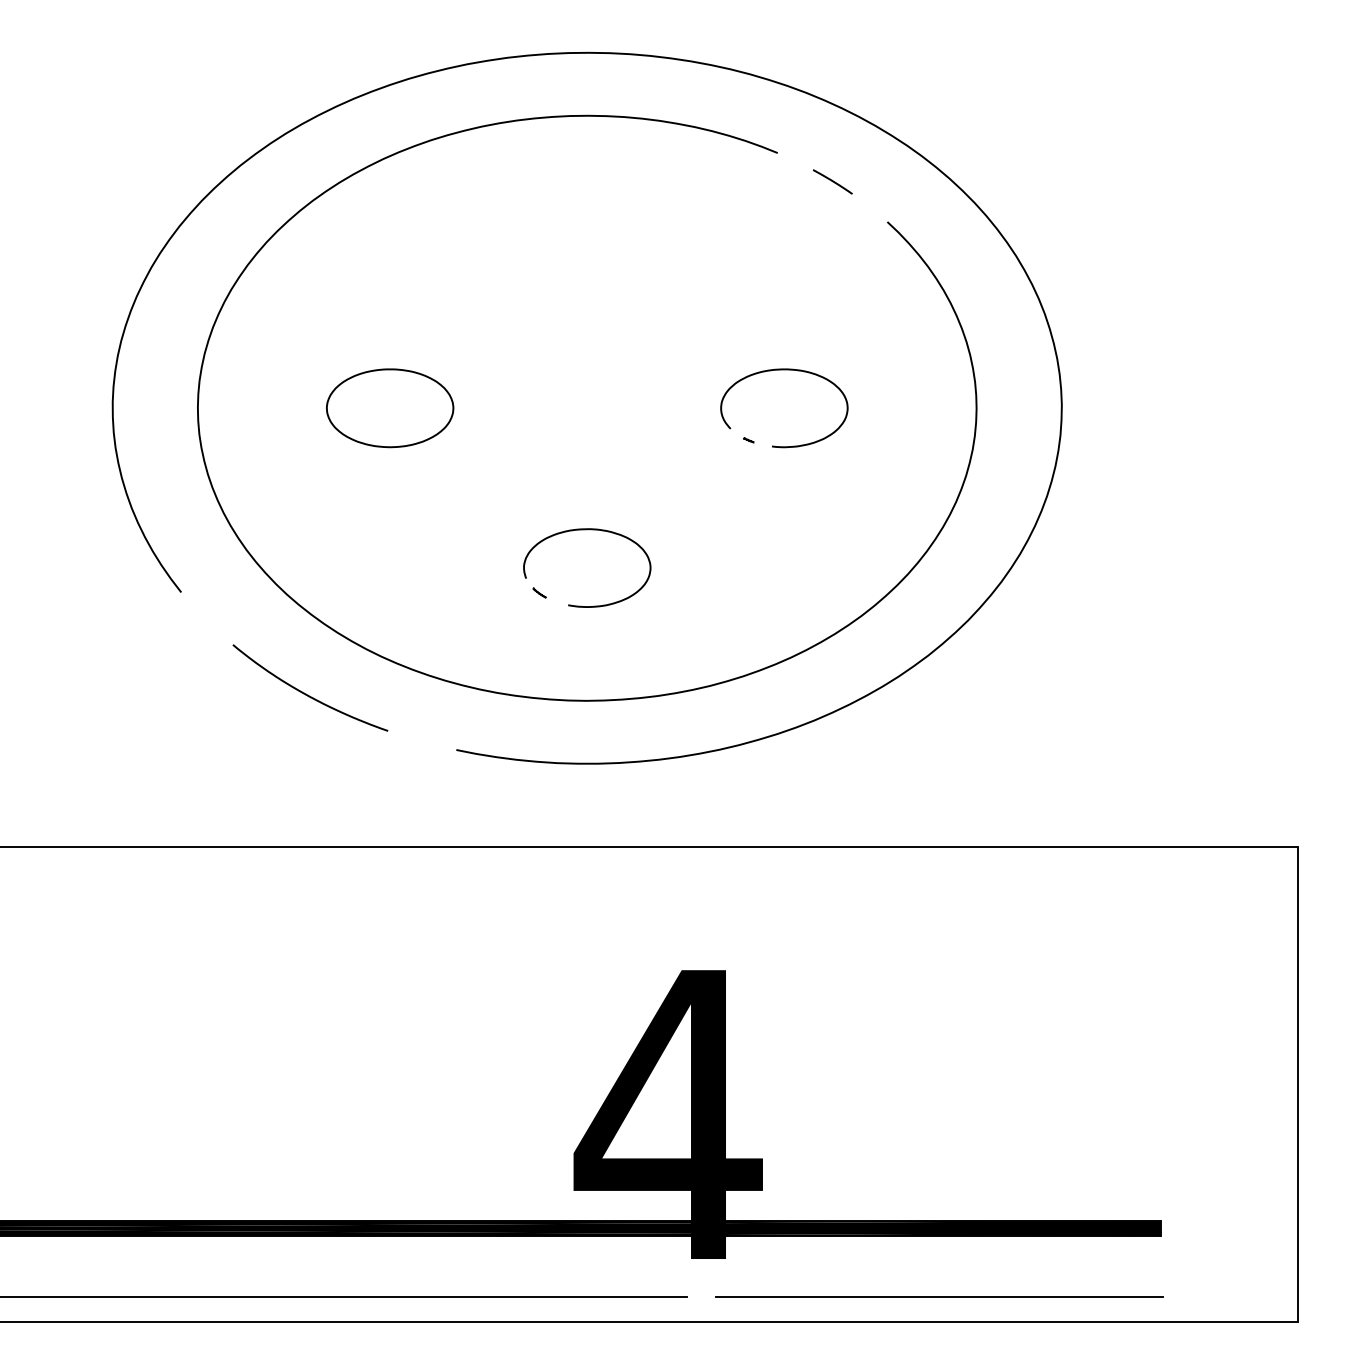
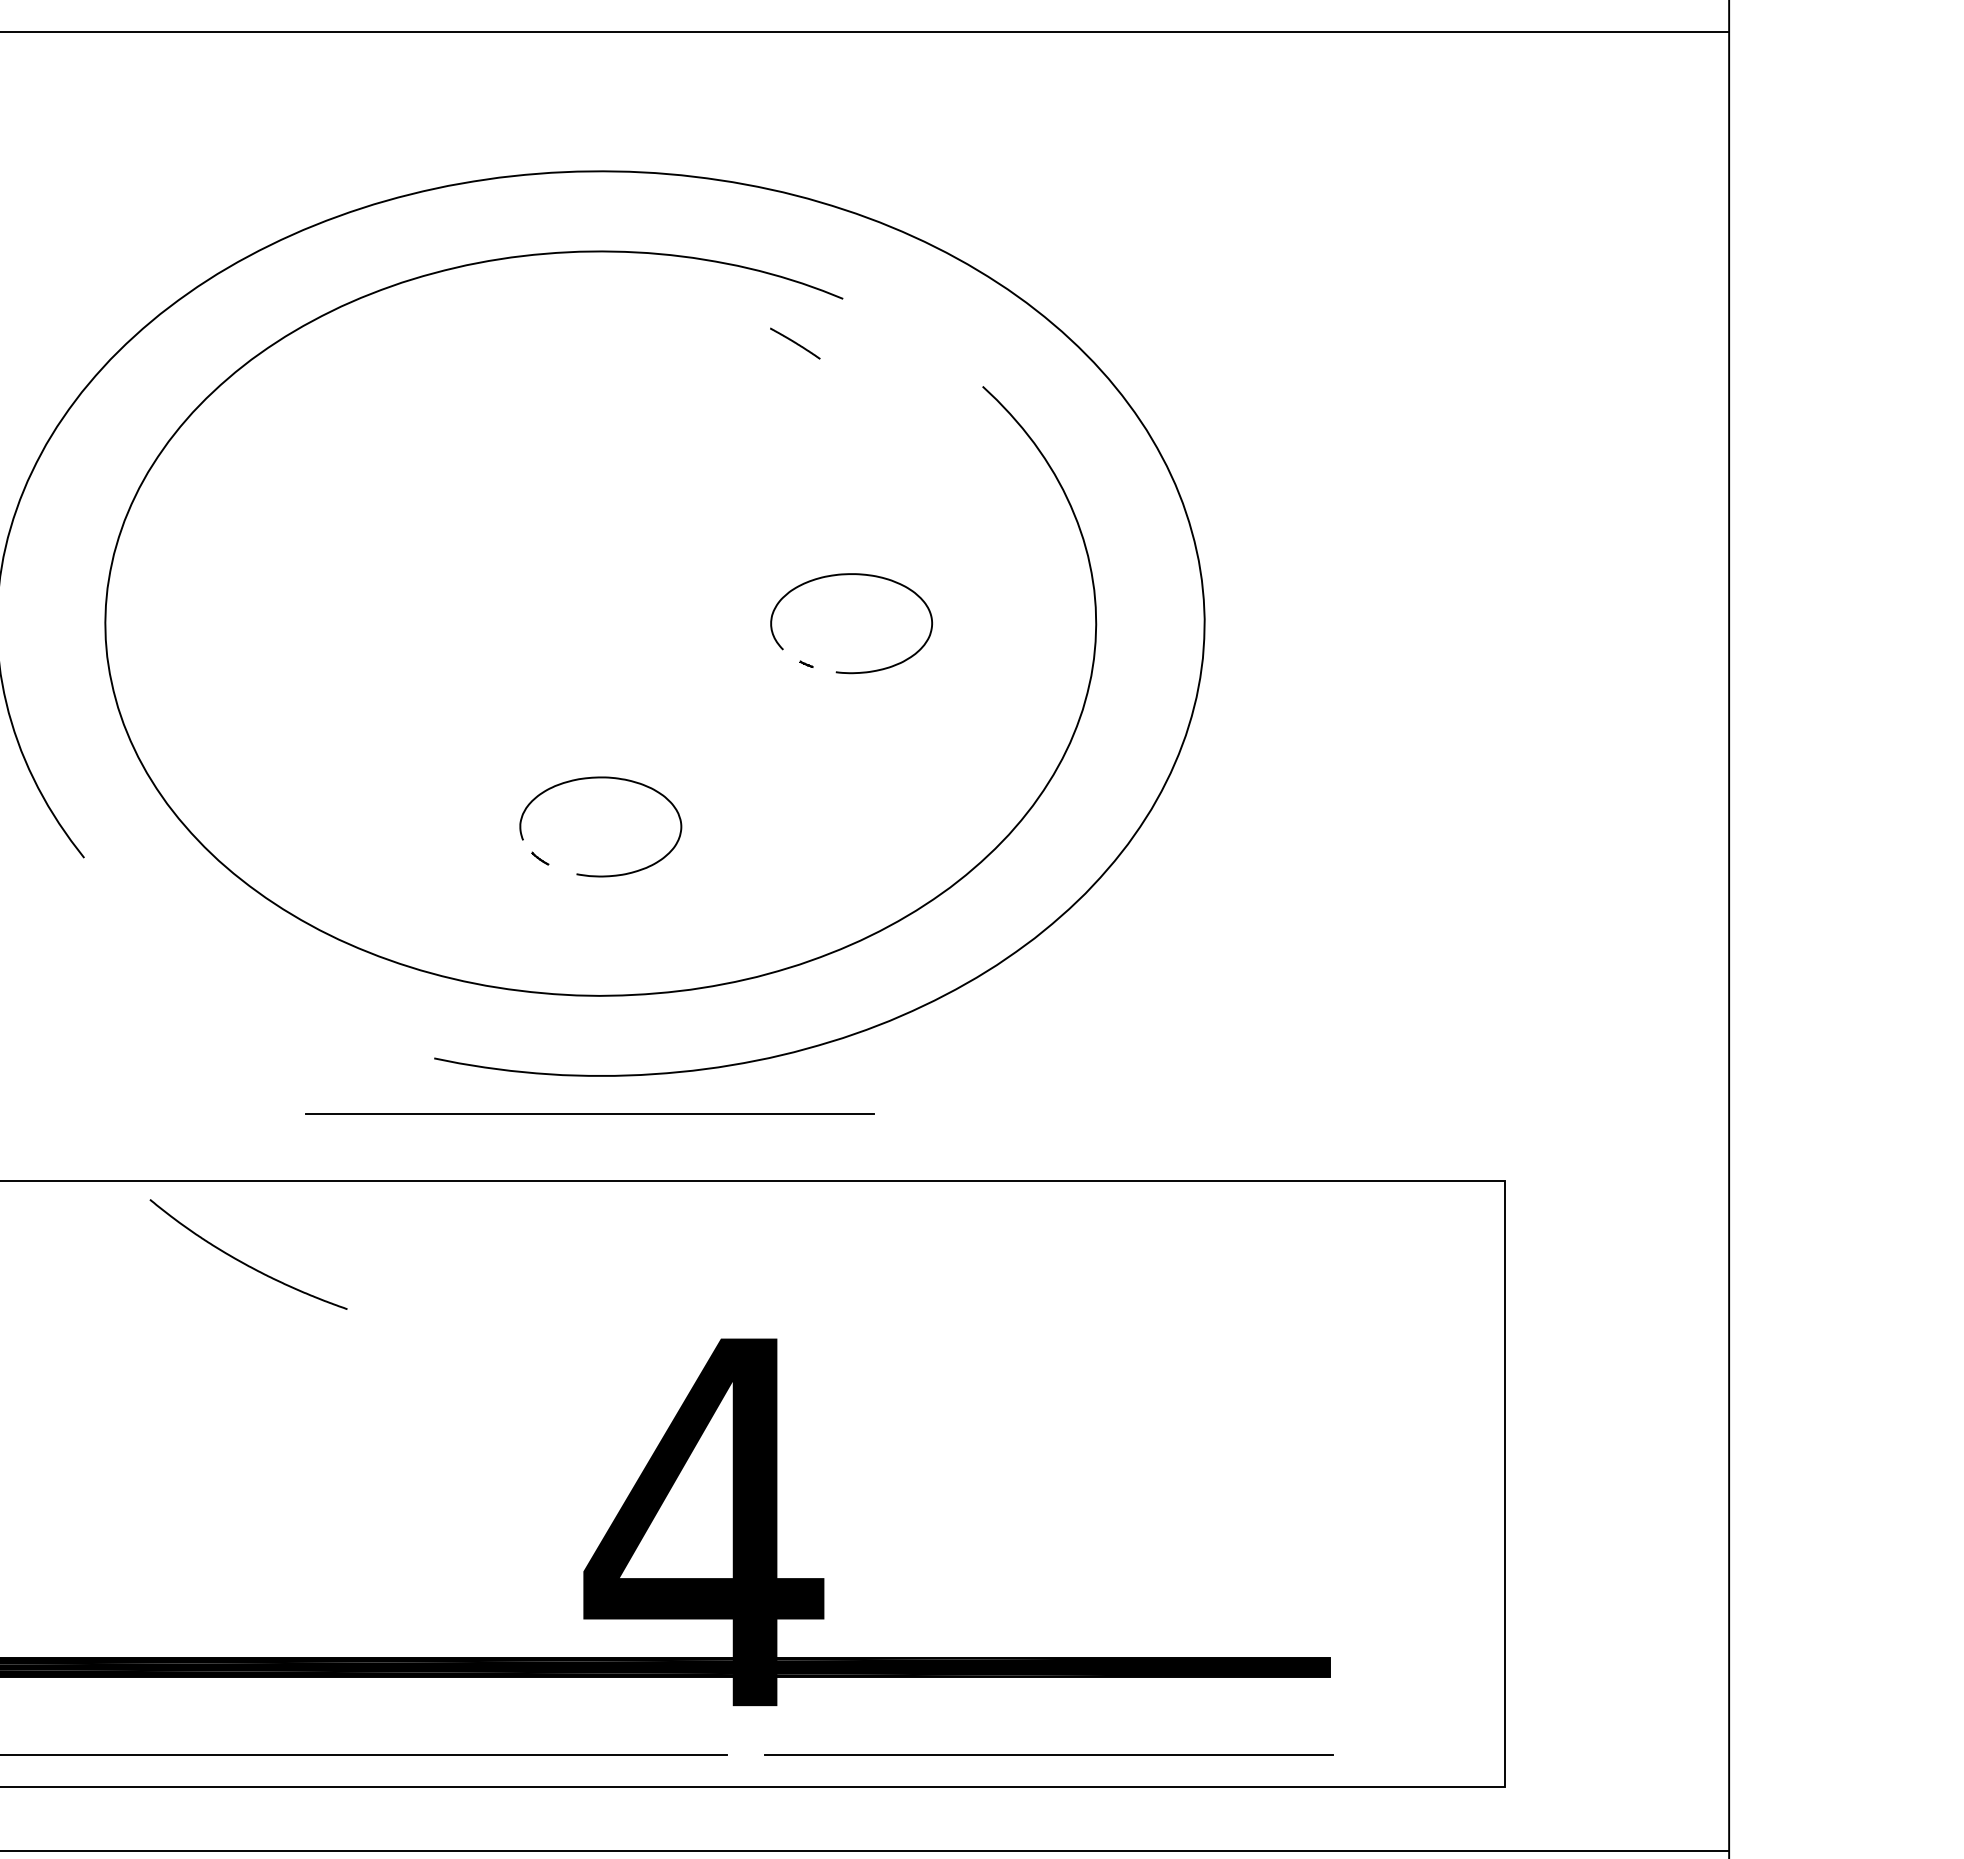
line: (833, 181) -> (795, 343), moved
part: (389, 408) -> (349, 623), removed
curve: (307, 694) -> (244, 1262), moved
line: (578, 793) -> (589, 1113), added

